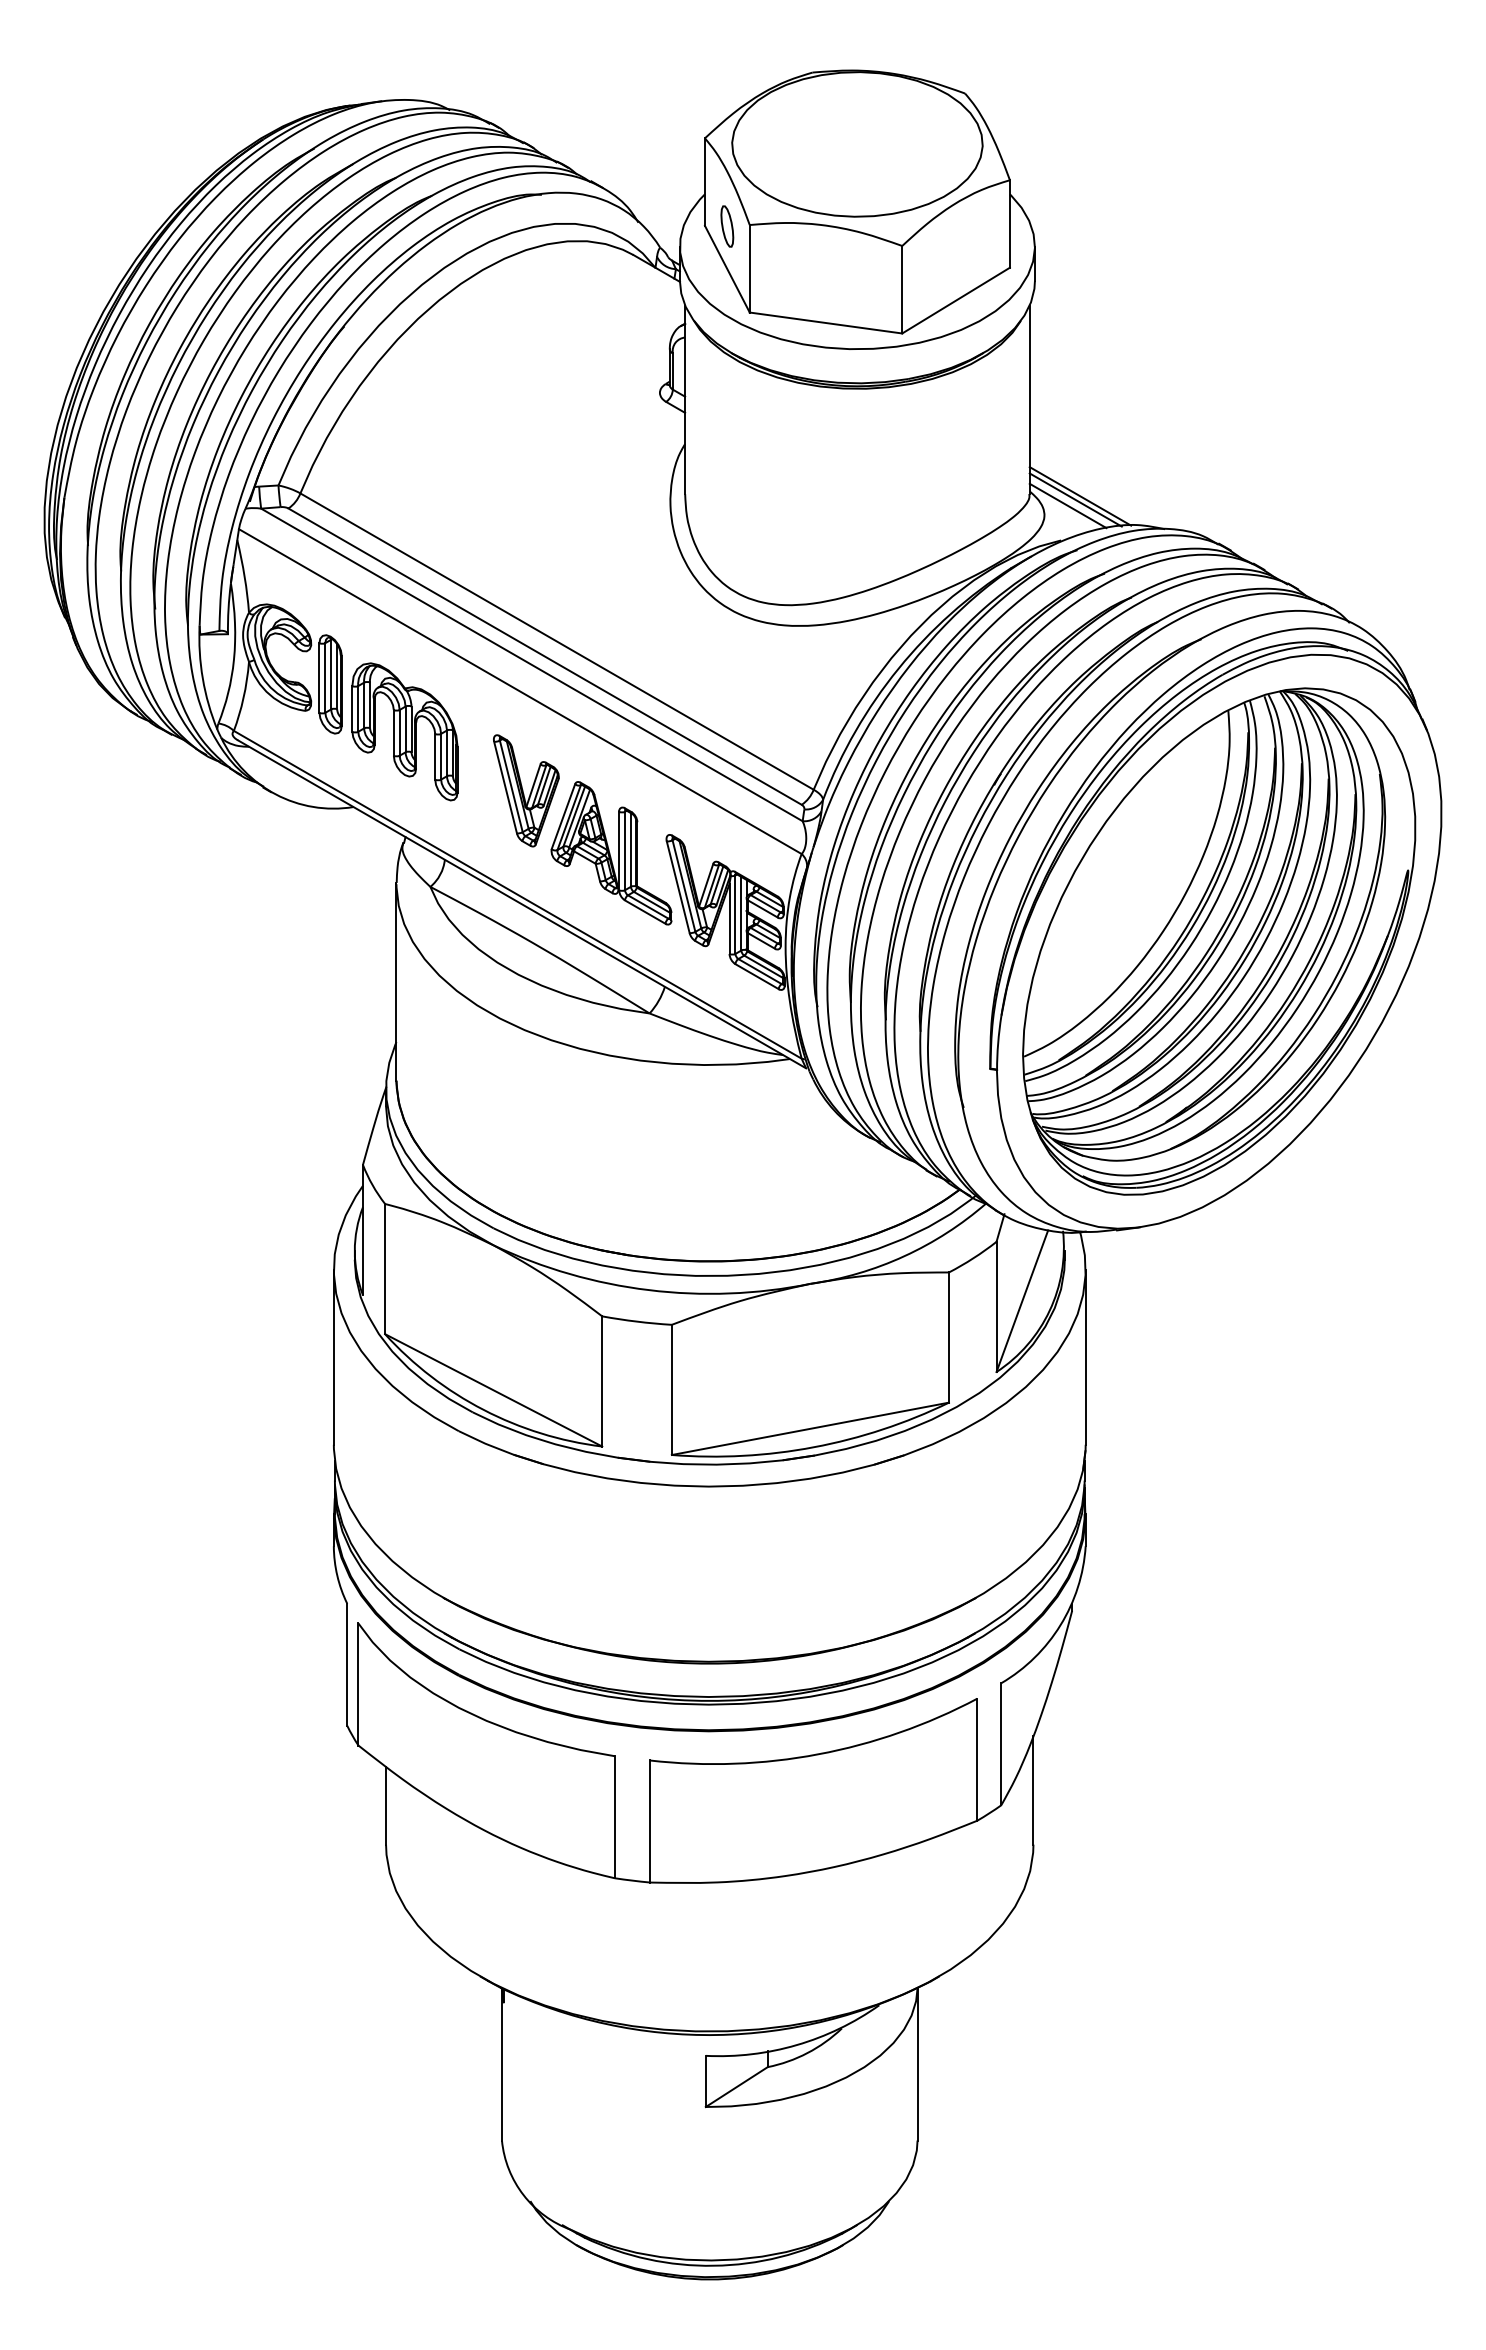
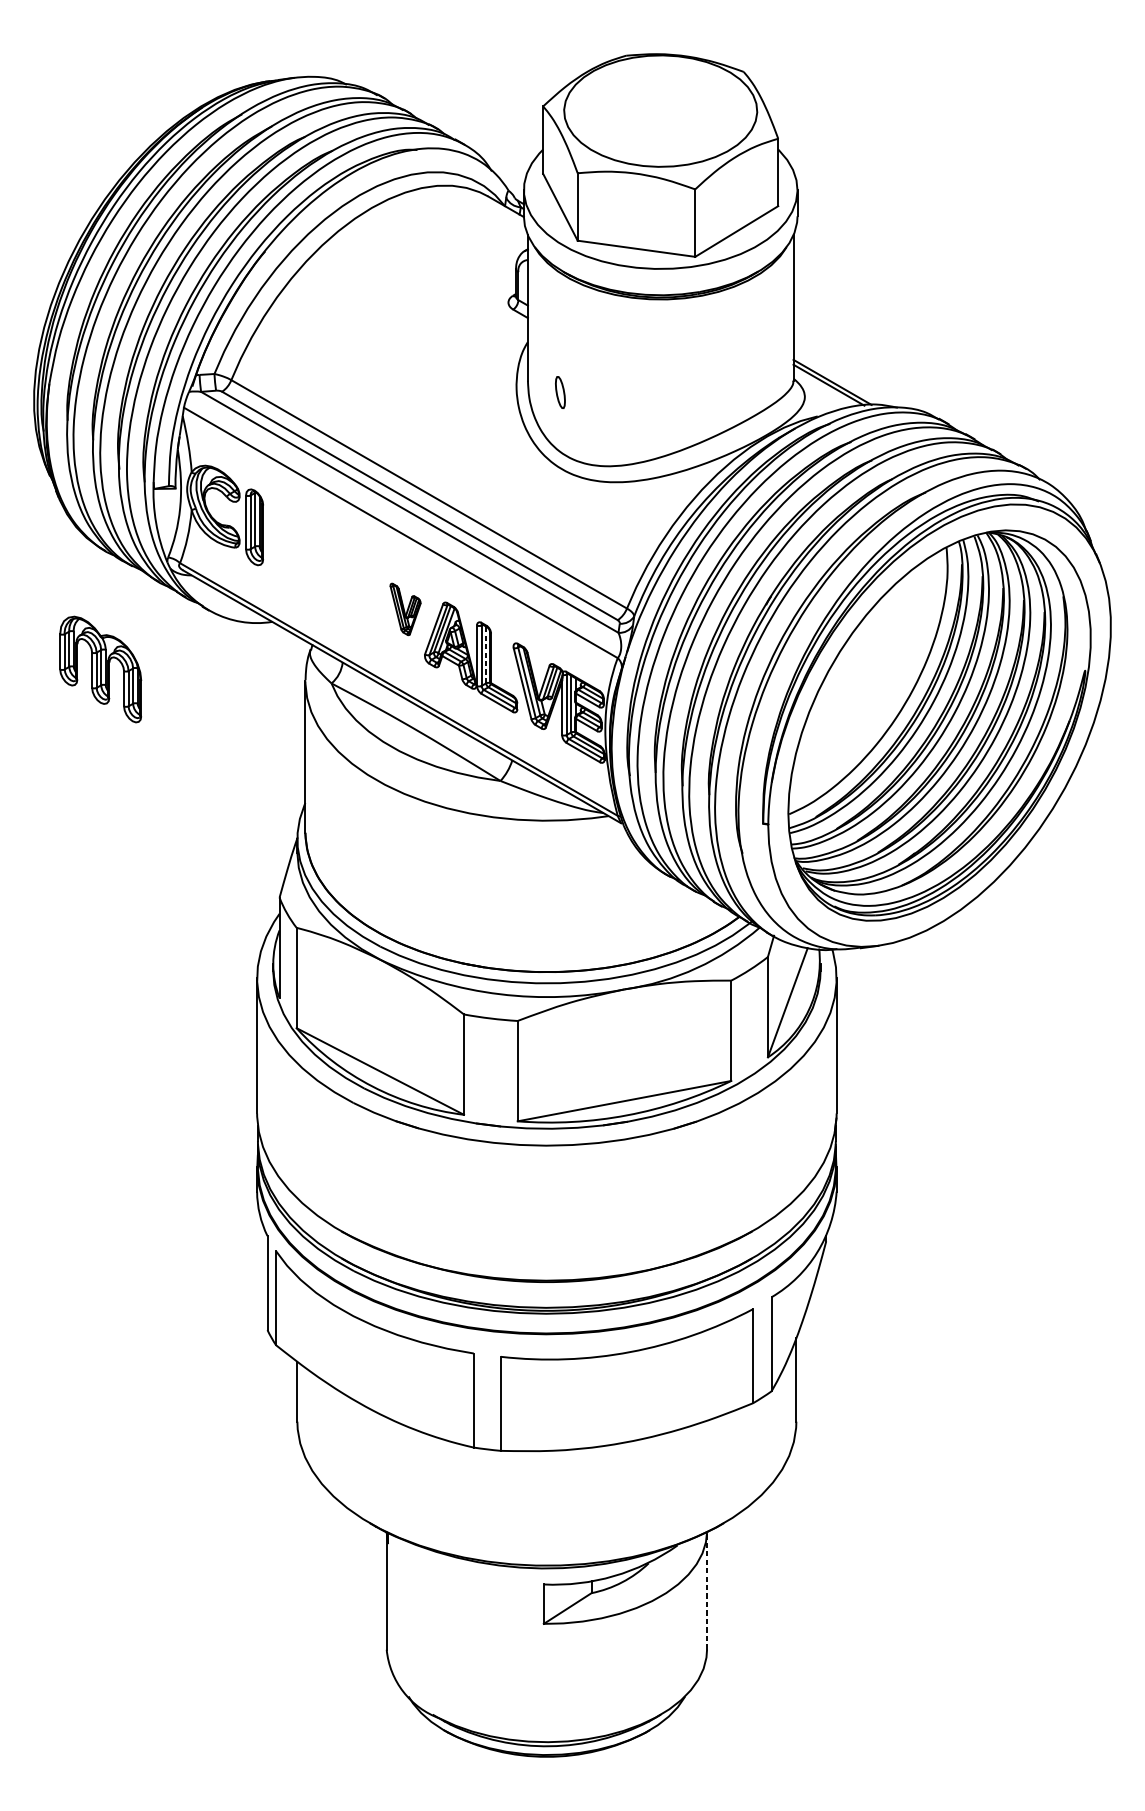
part: (727, 226) -> (560, 392), moved
line: (1067, 505) -> (822, 389), removed
part: (404, 731) -> (100, 669), moved
part: (526, 790) -> (405, 609), size x0.6
line: (630, 849) -> (485, 654), solid -> dashed
line: (917, 2064) -> (707, 1591), solid -> dashed

